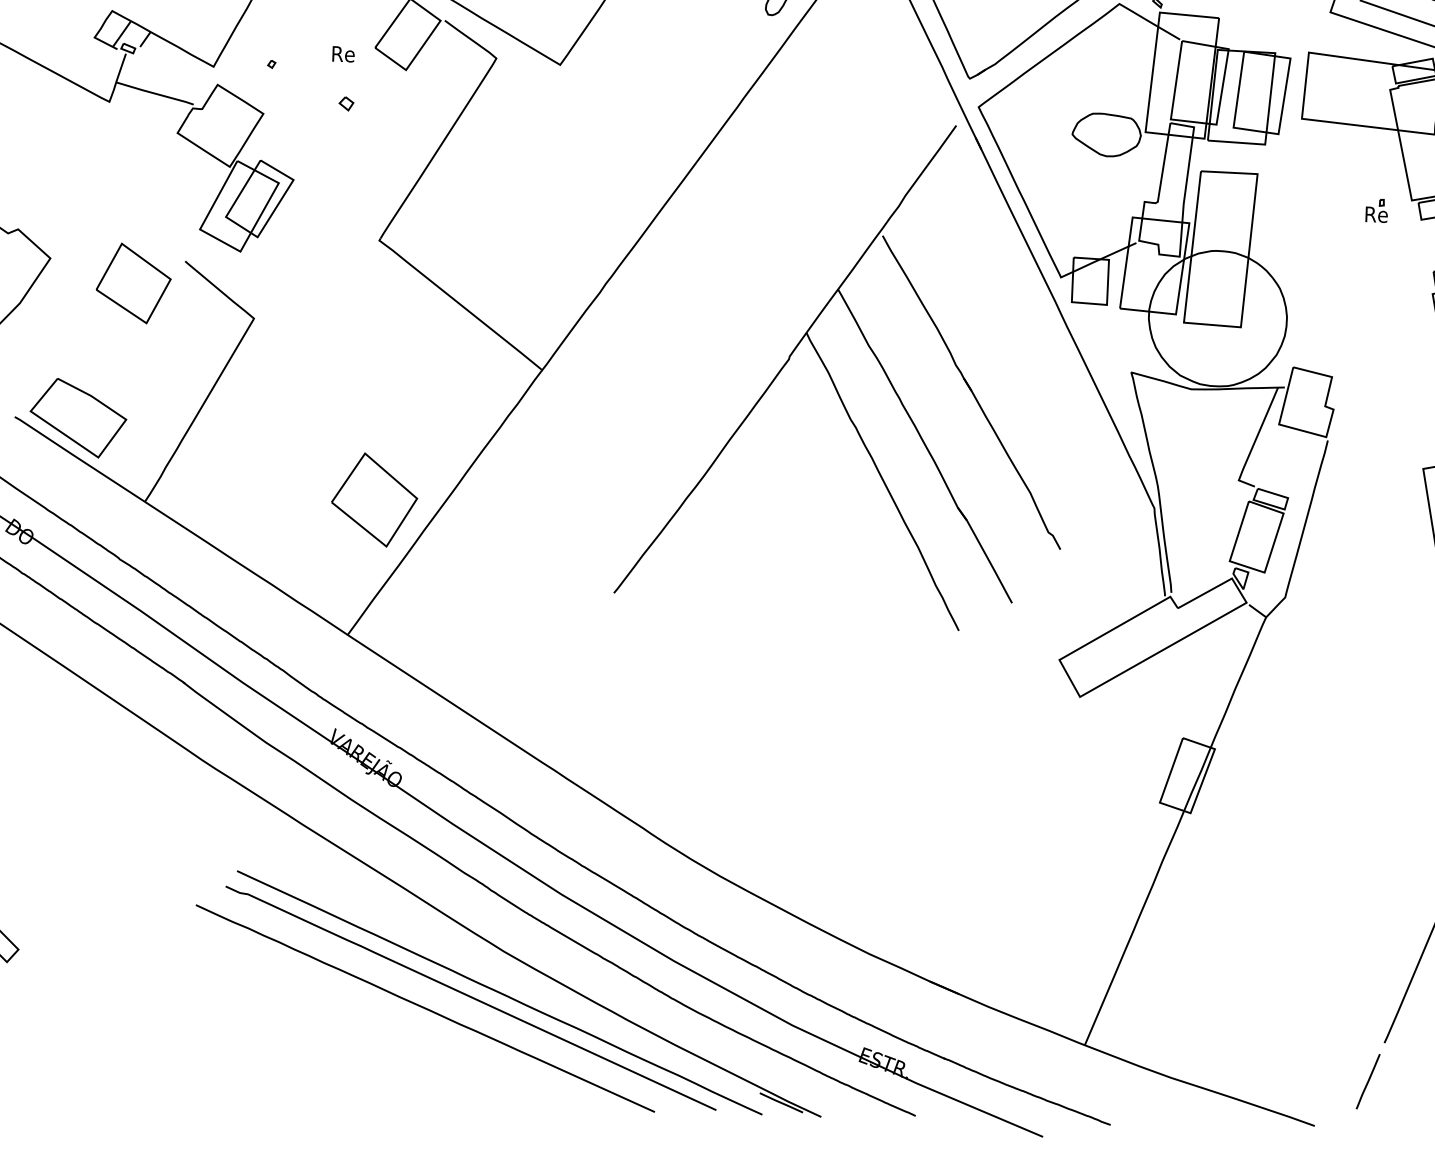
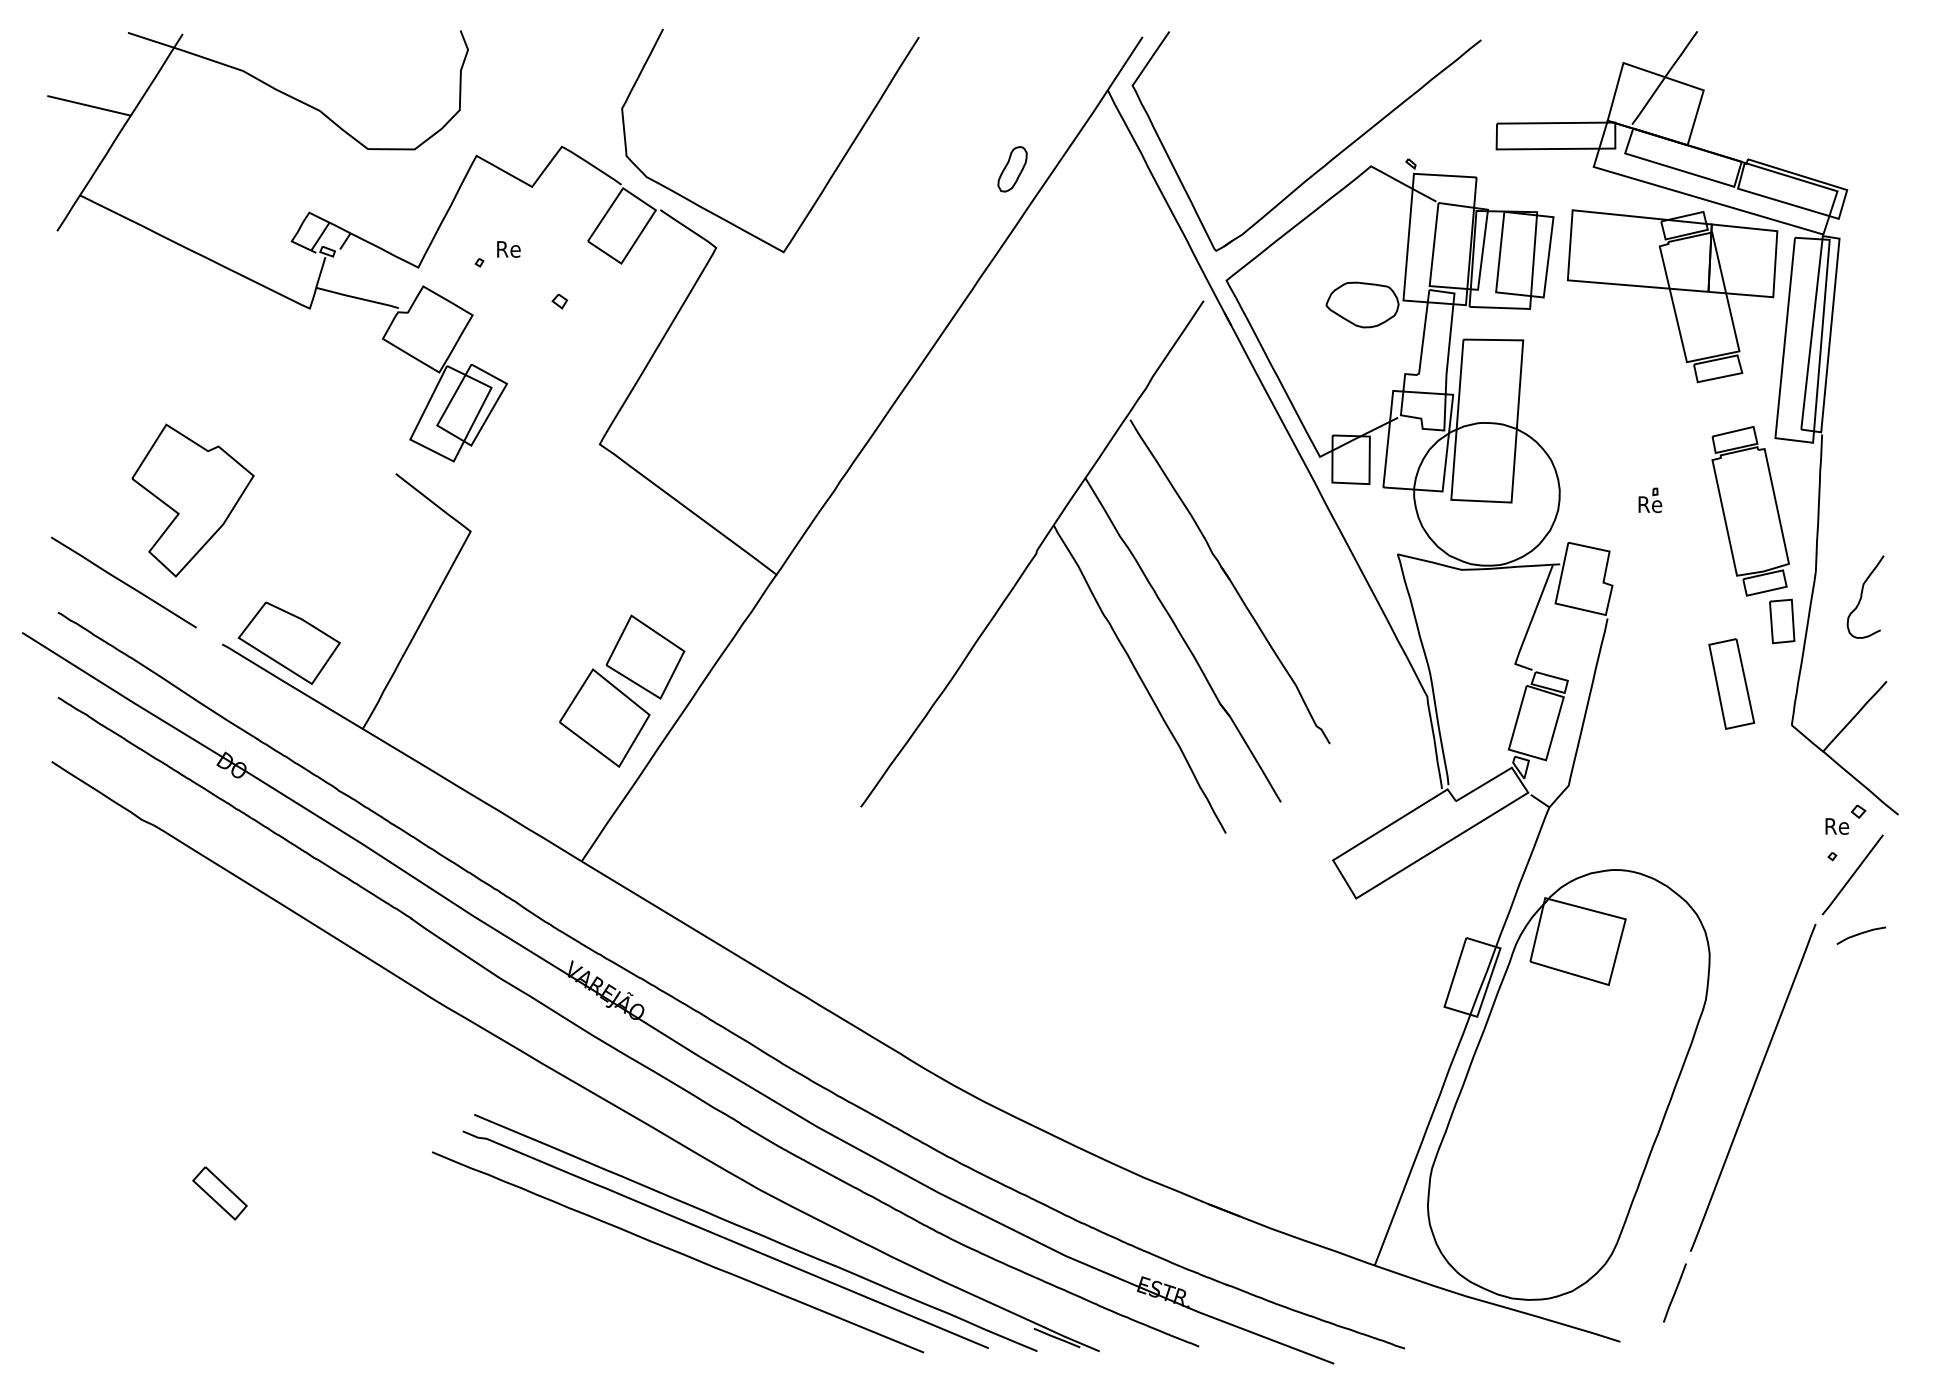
text: (343, 54) -> (508, 249), moved
part: (1376, 210) -> (1650, 500), moved
part: (133, 282) -> (645, 656), moved
part: (1274, 880) -> (1568, 1084), added

